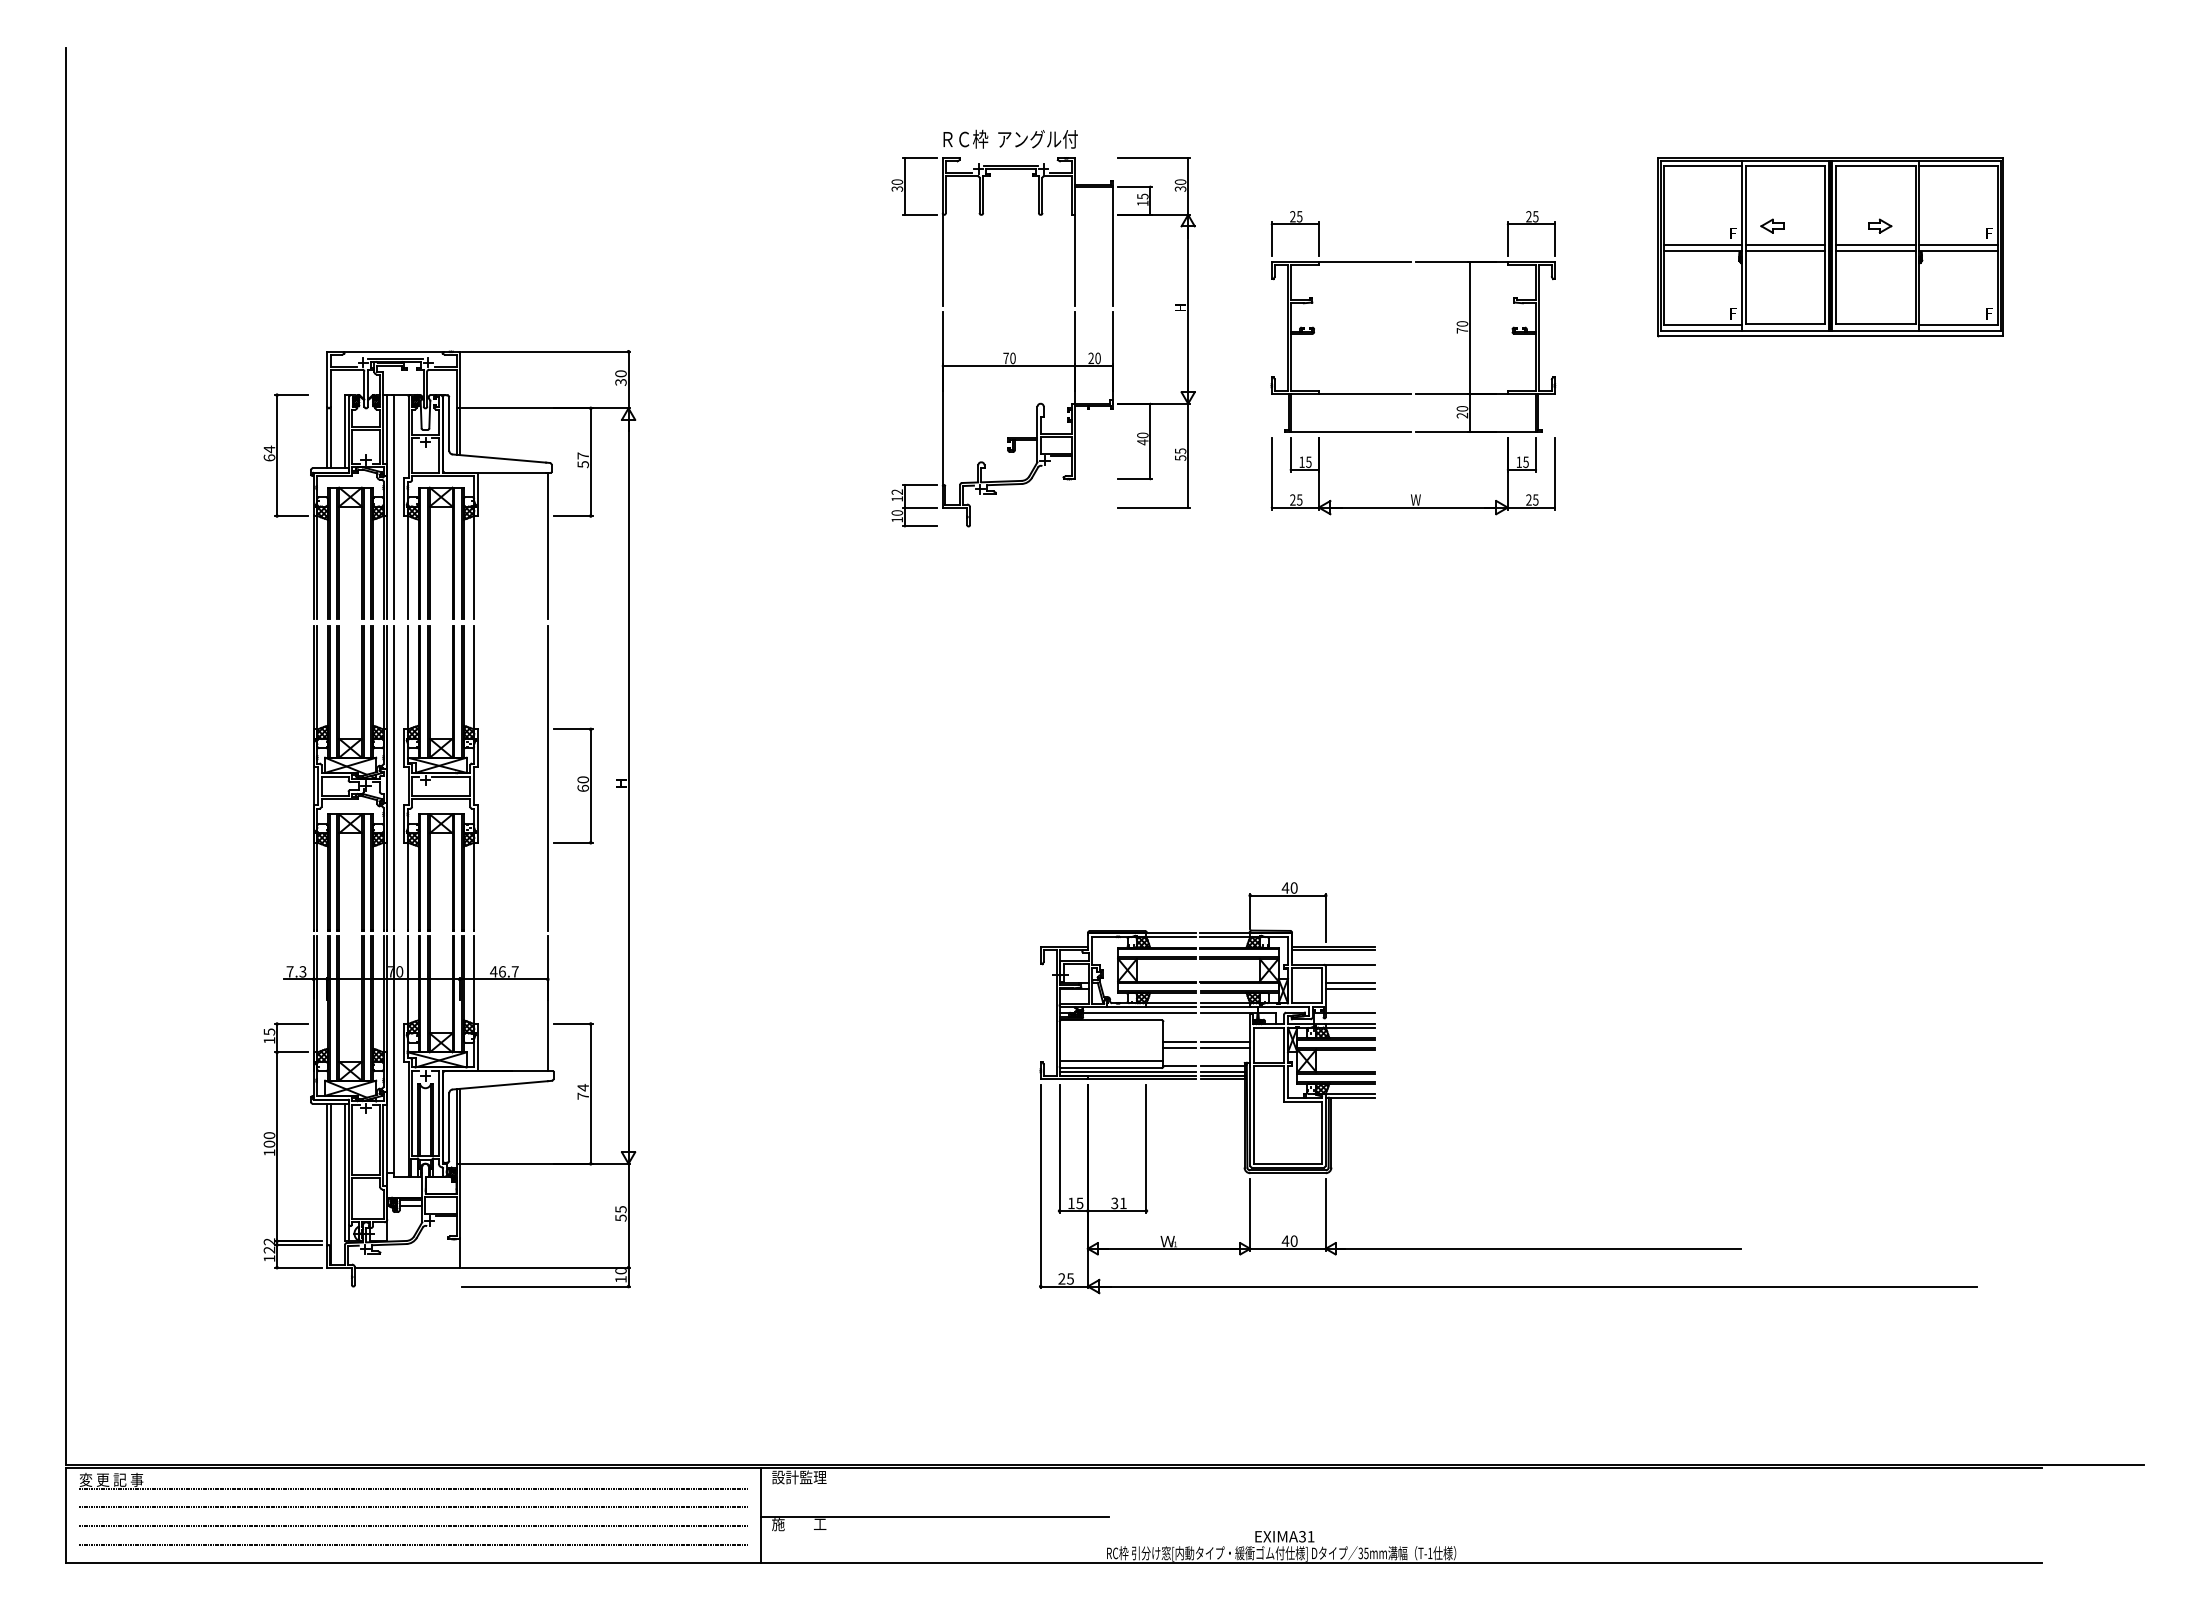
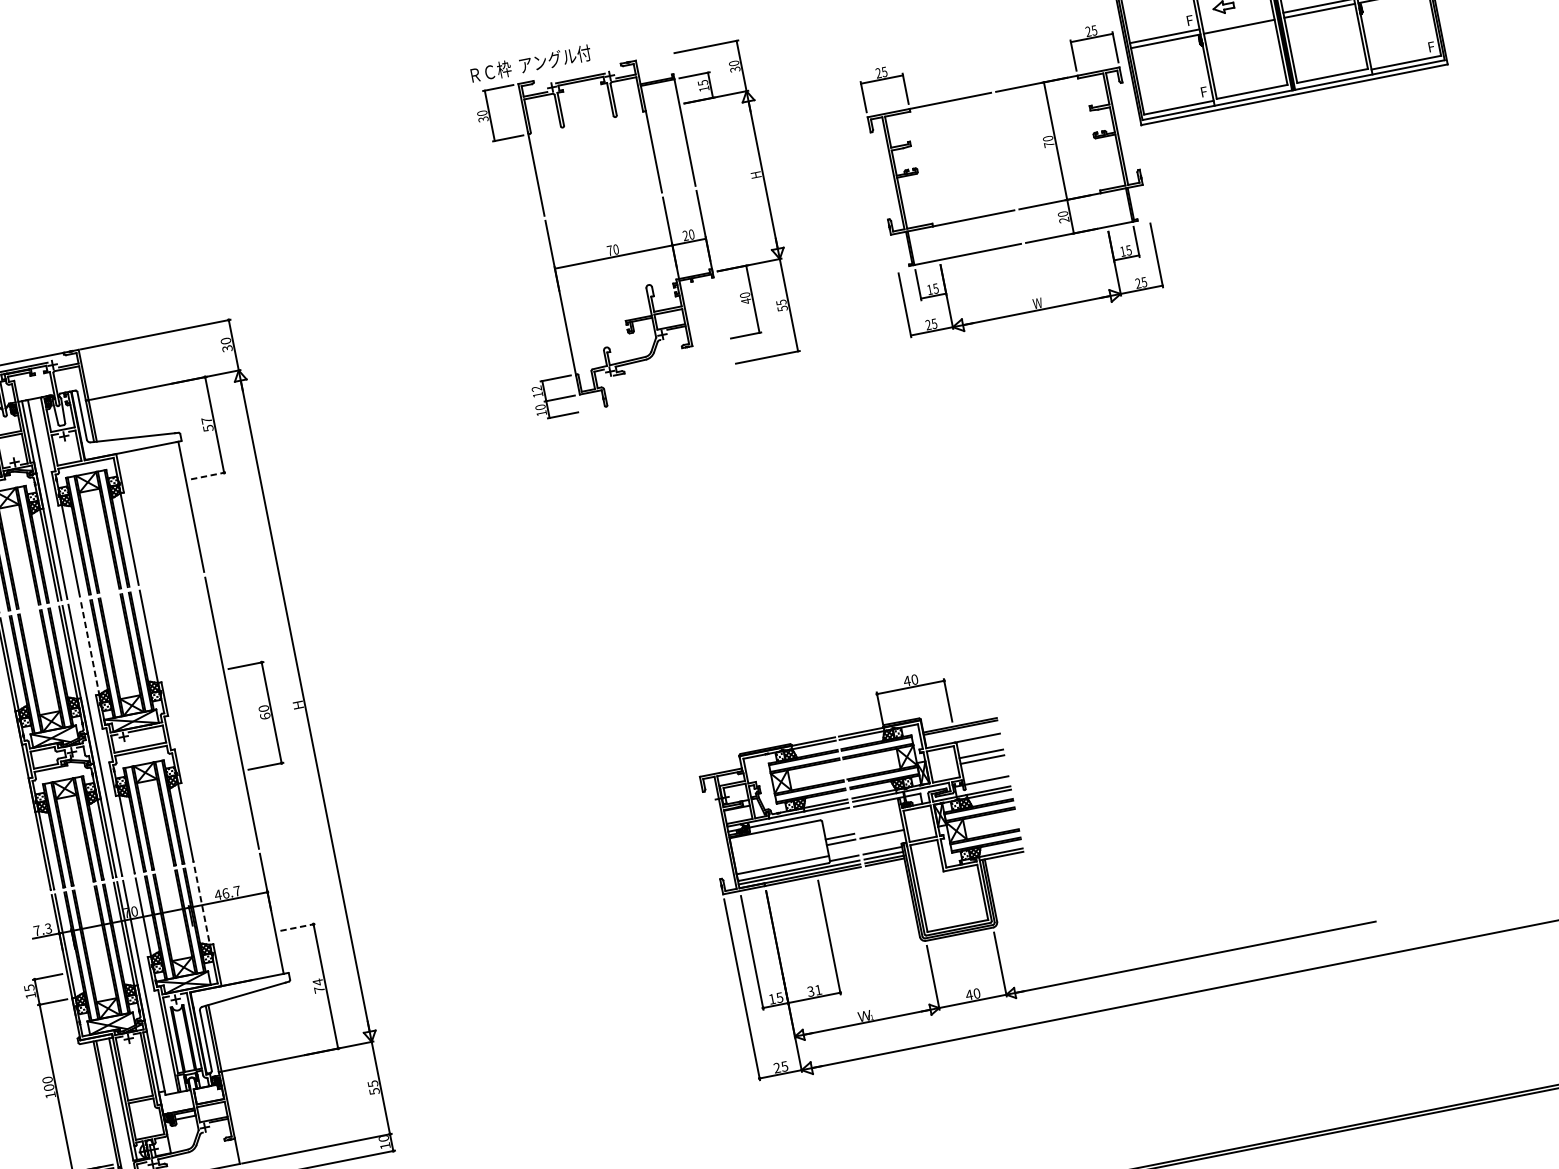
line: (1785, 245) -> (1238, 22), removed
part: (1043, 365) -> (644, 250), moved
part: (1411, 393) -> (1015, 209), moved
line: (573, 516) -> (208, 476), solid -> dashed
line: (408, 678) -> (90, 649), solid -> dashed
line: (474, 981) -> (202, 906), solid -> dashed
line: (573, 1024) -> (298, 927), solid -> dashed
line: (1225, 1041) -> (880, 828), removed

